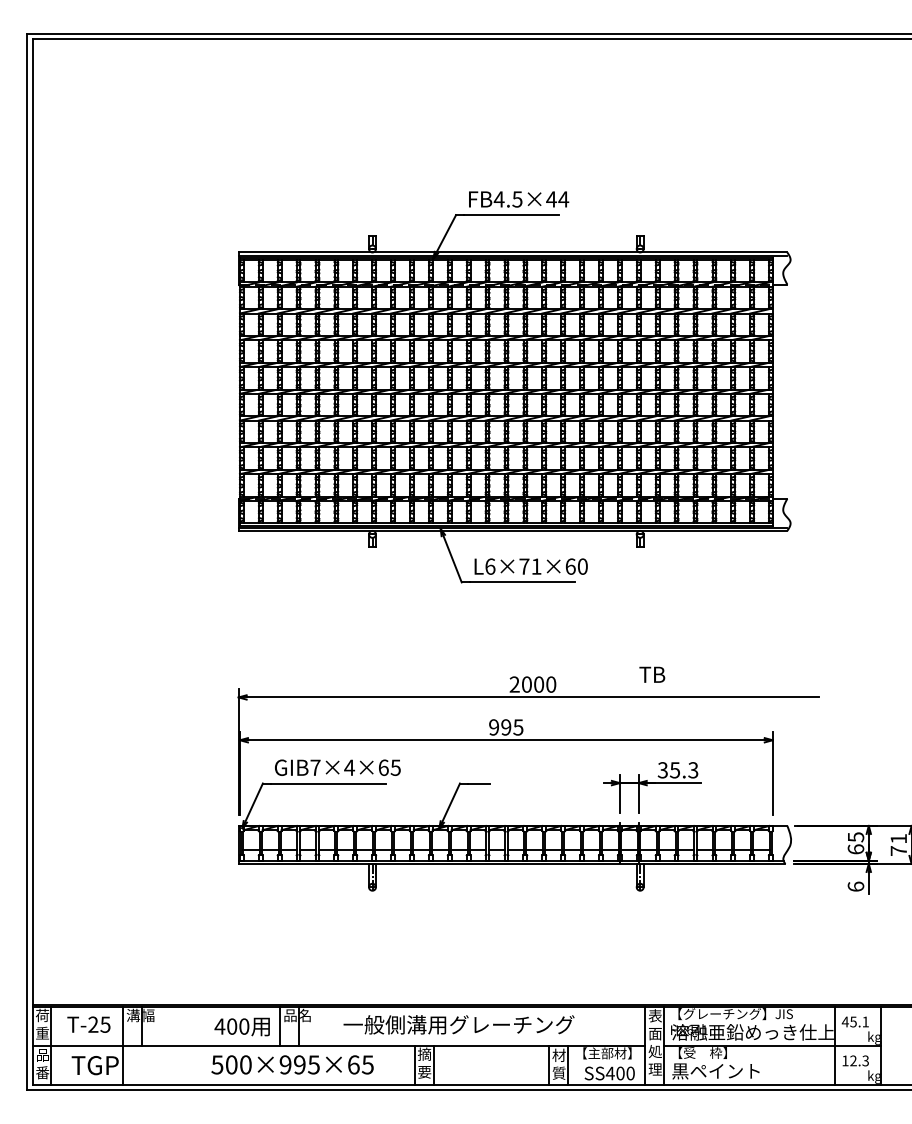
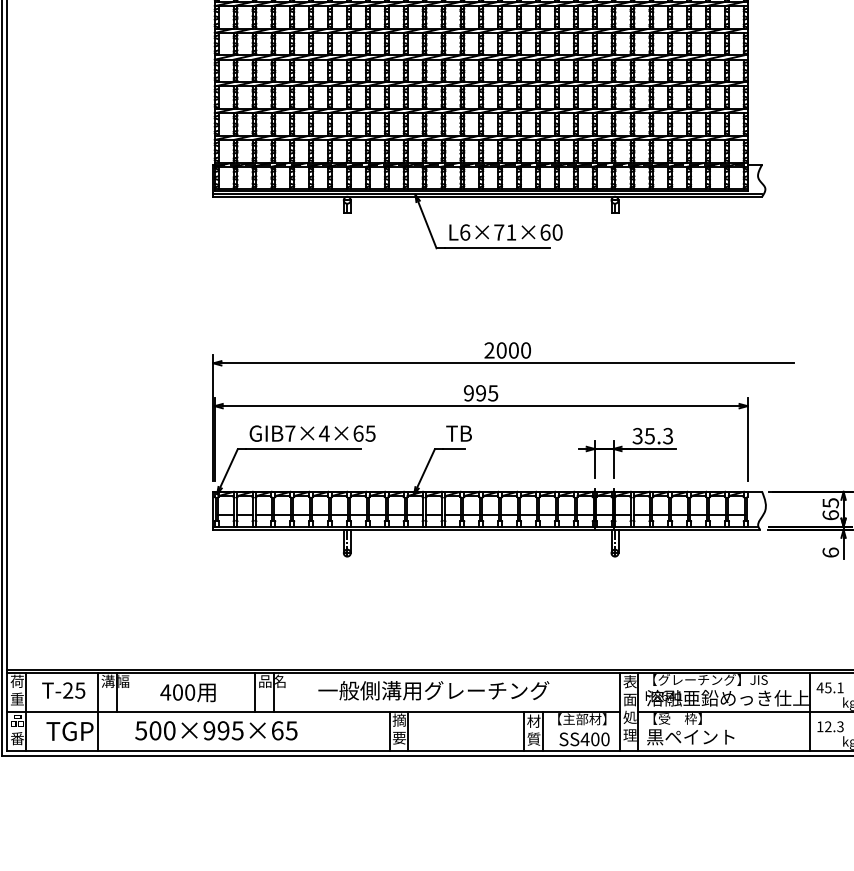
text: (652, 674) -> (459, 433), moved
text: (241, 1026) -> (187, 692), moved
text: (292, 1064) -> (216, 730), moved

